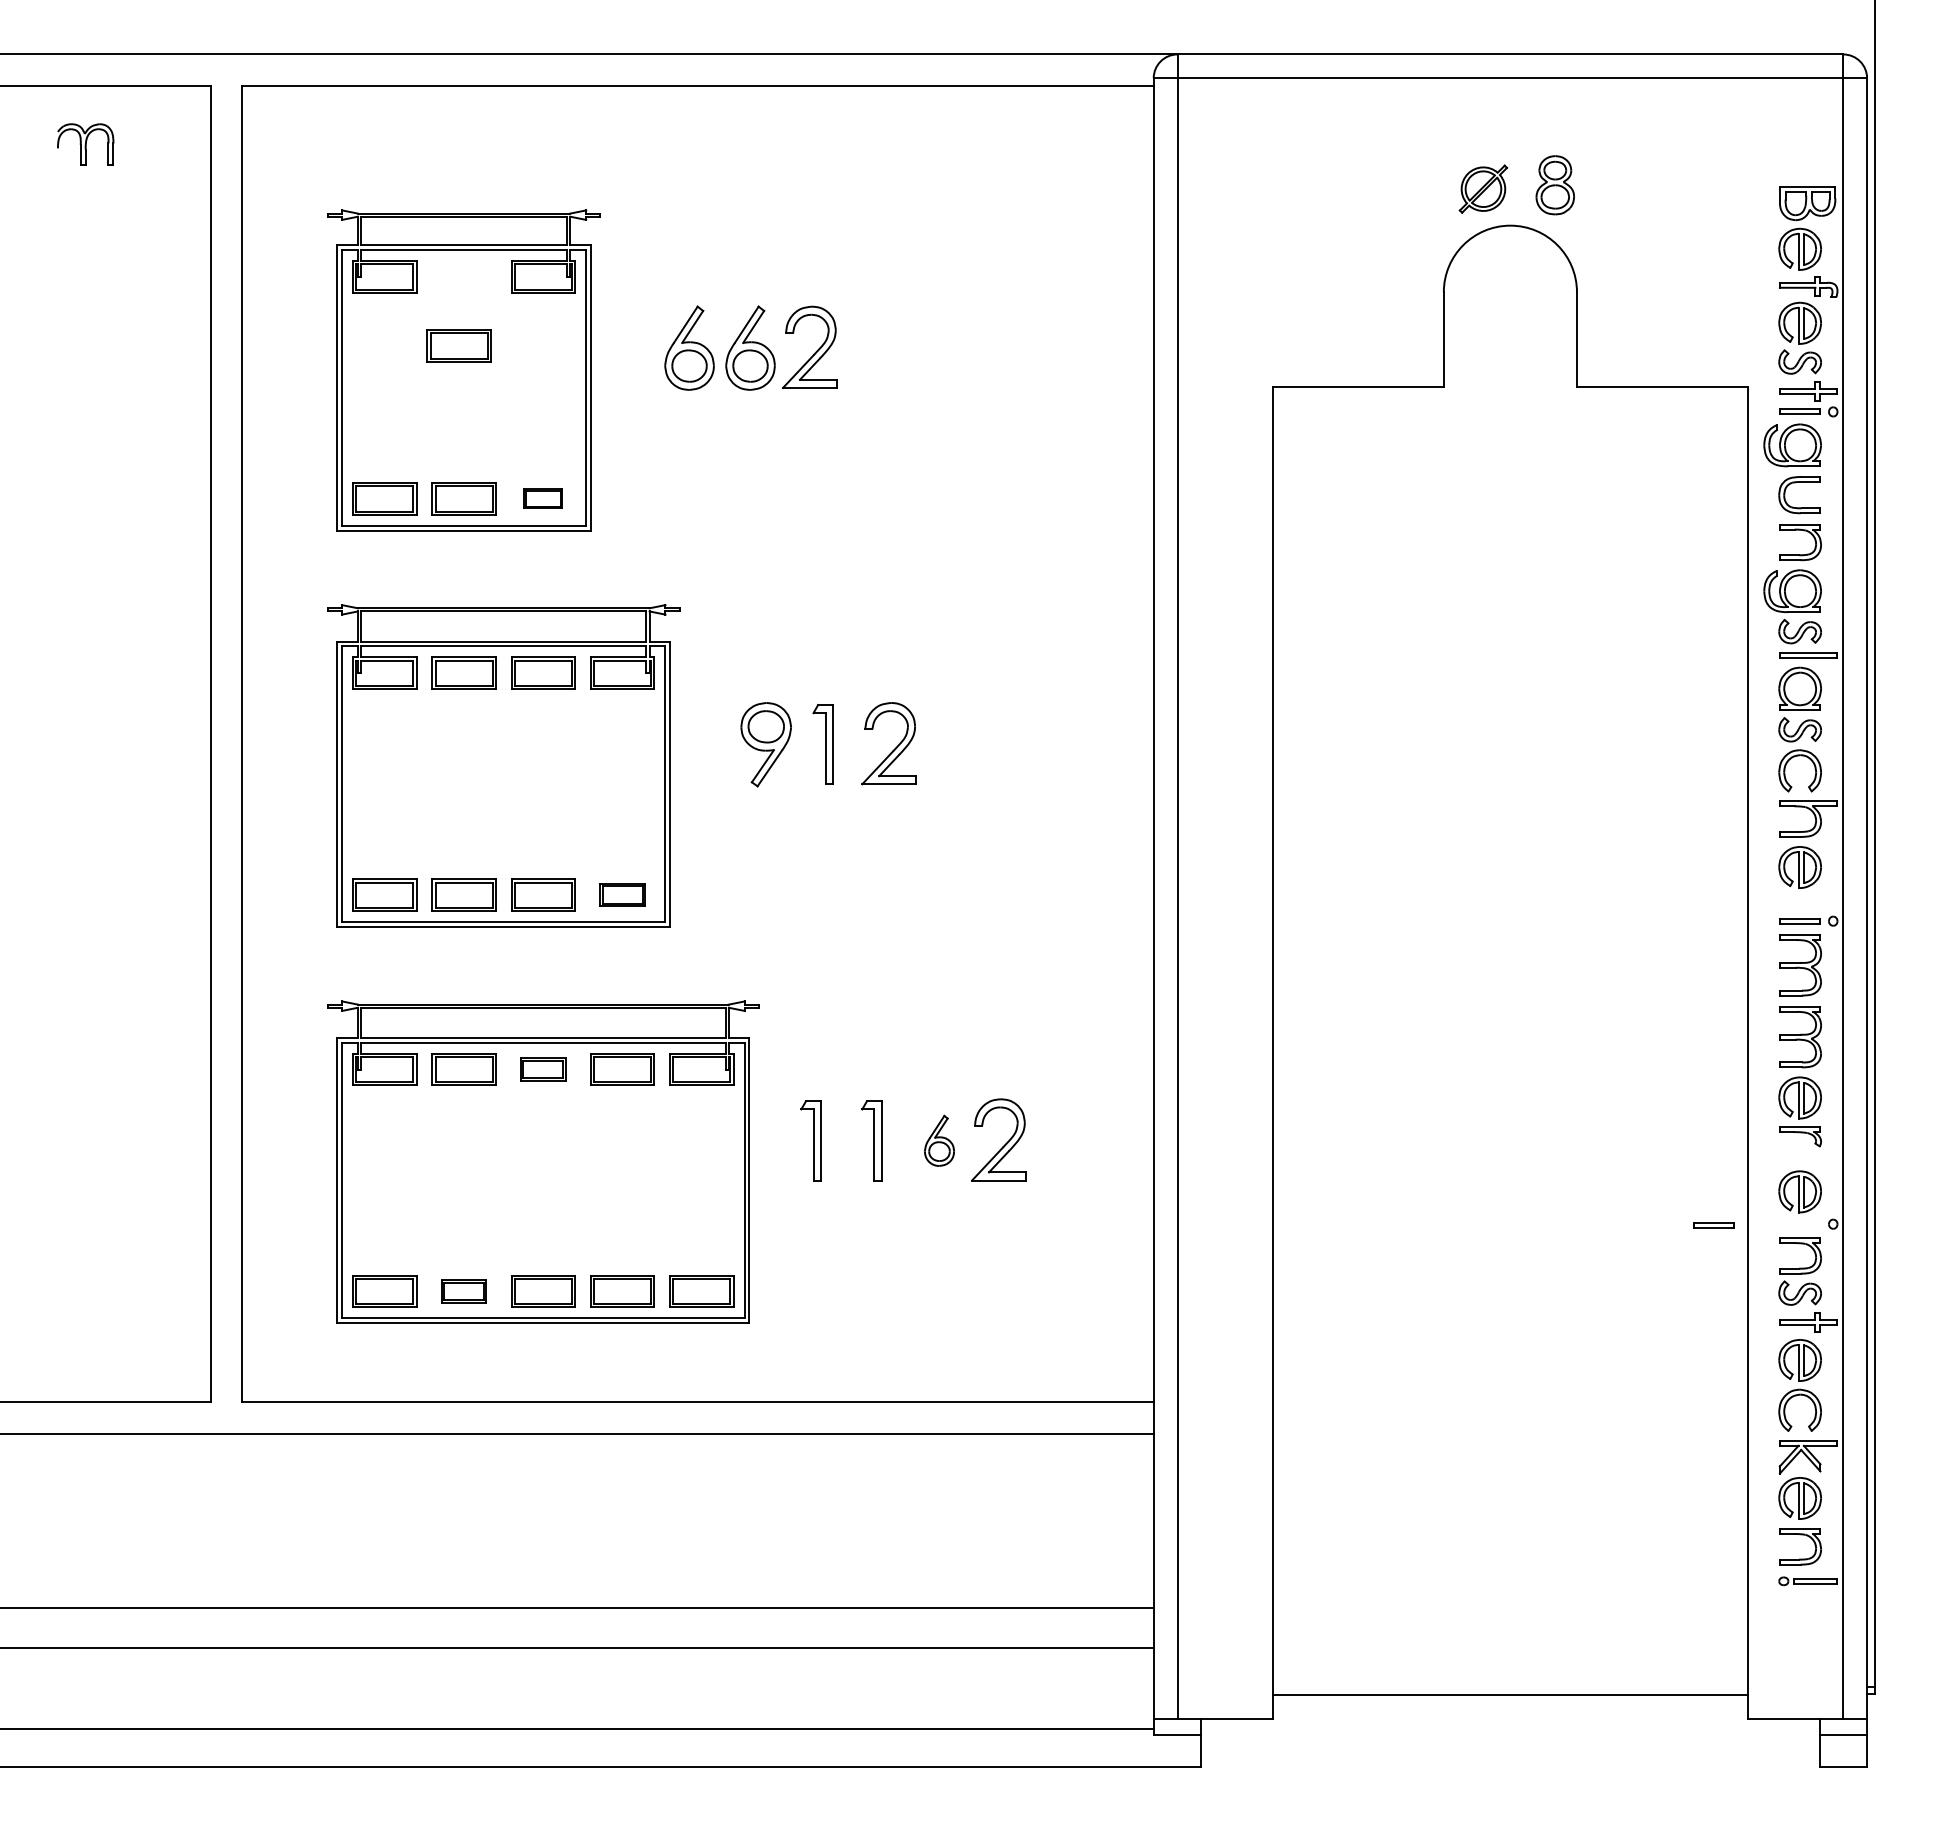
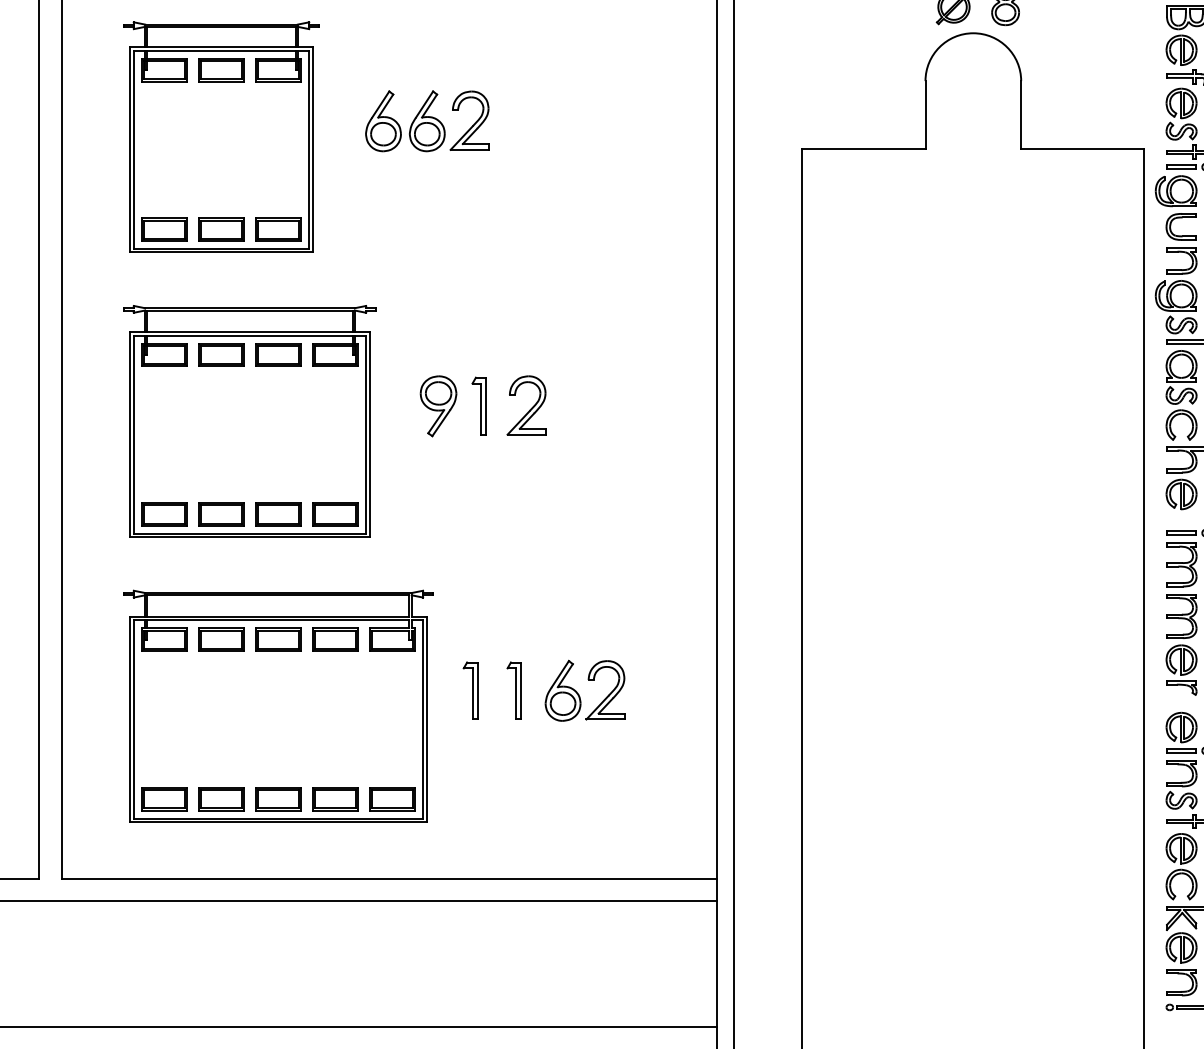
part: (458, 345) -> (221, 69), moved
part: (543, 498) -> (278, 229), size x1.67
part: (622, 894) -> (335, 513), size x1.43
part: (543, 1069) -> (278, 639), size x1.43
part: (939, 1140) -> (563, 690), size x1.67
part: (1713, 1225) -> (1181, 751), moved
part: (463, 1291) -> (221, 799), size x1.43

